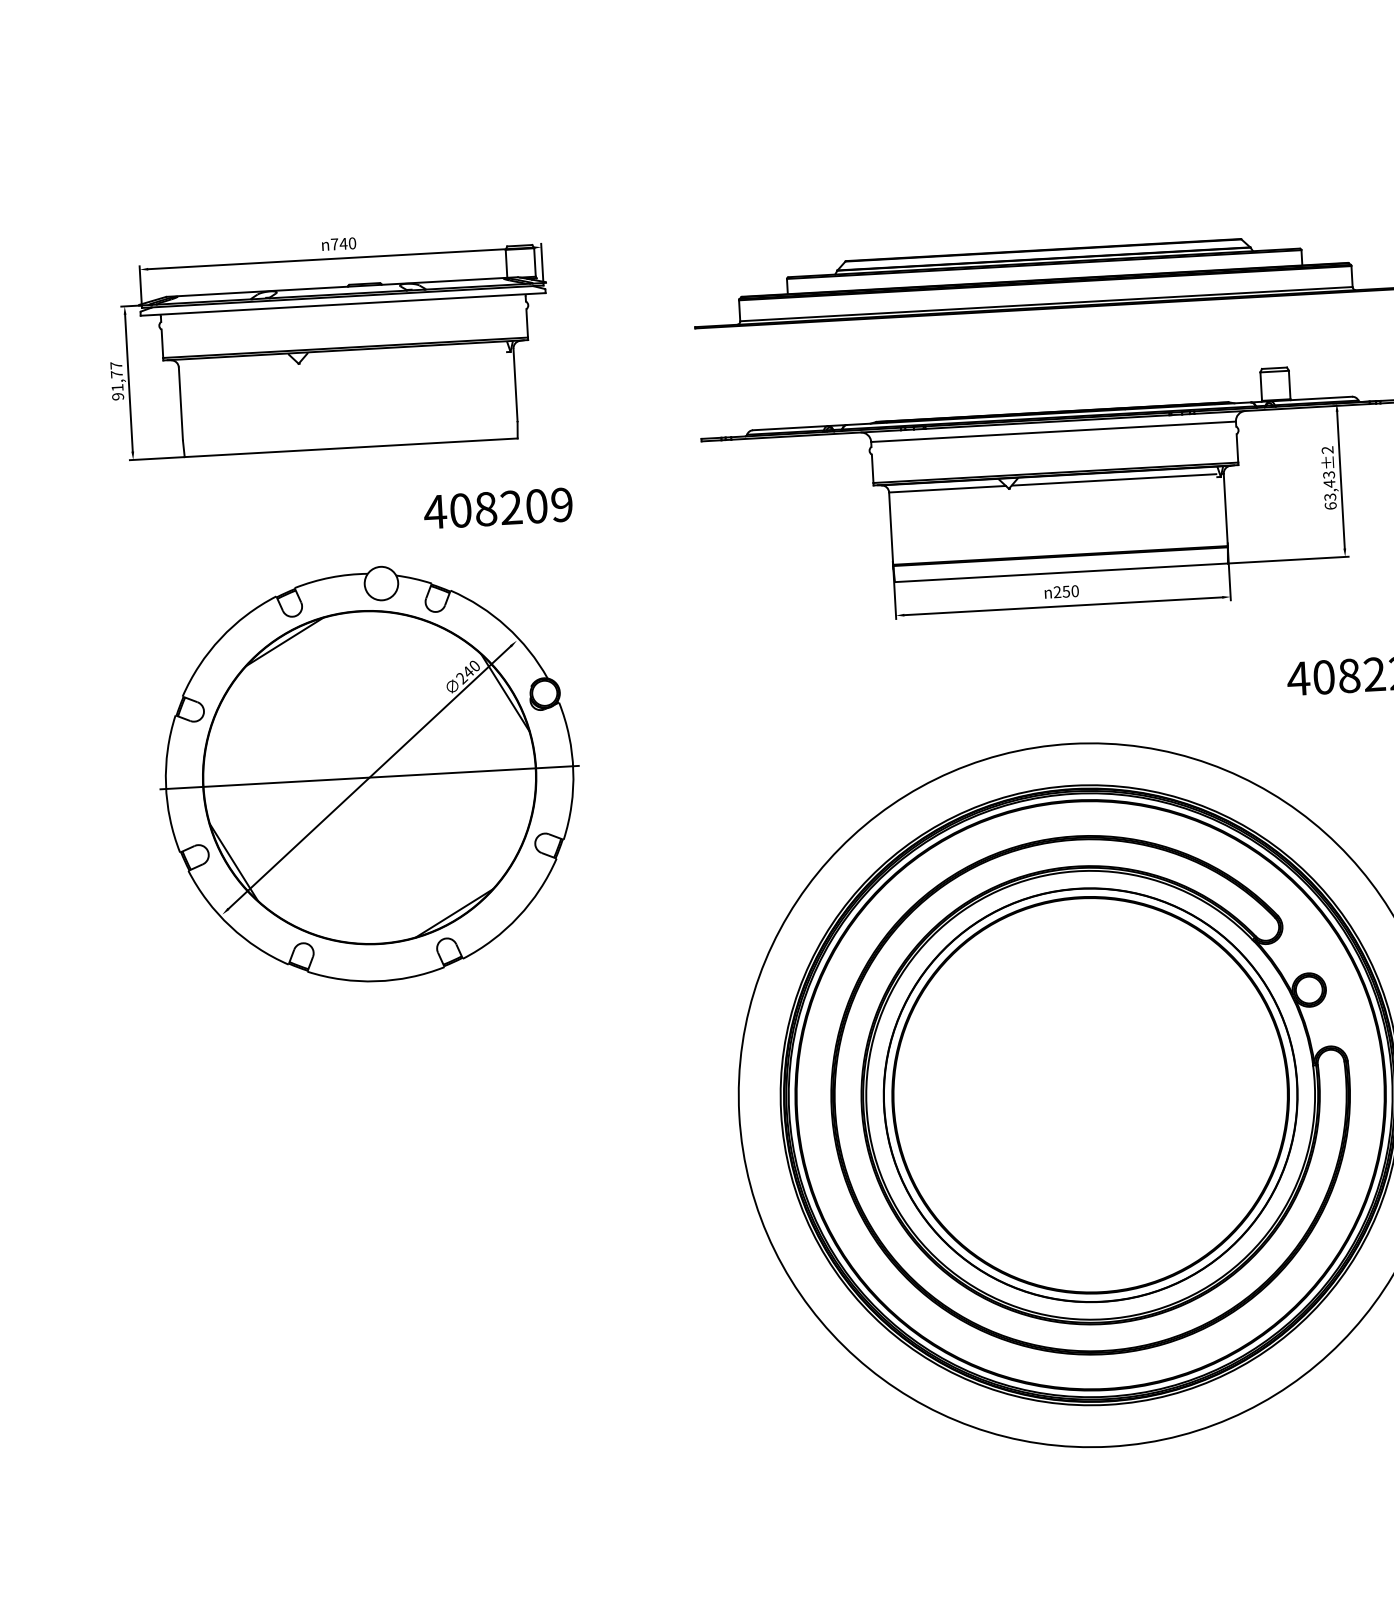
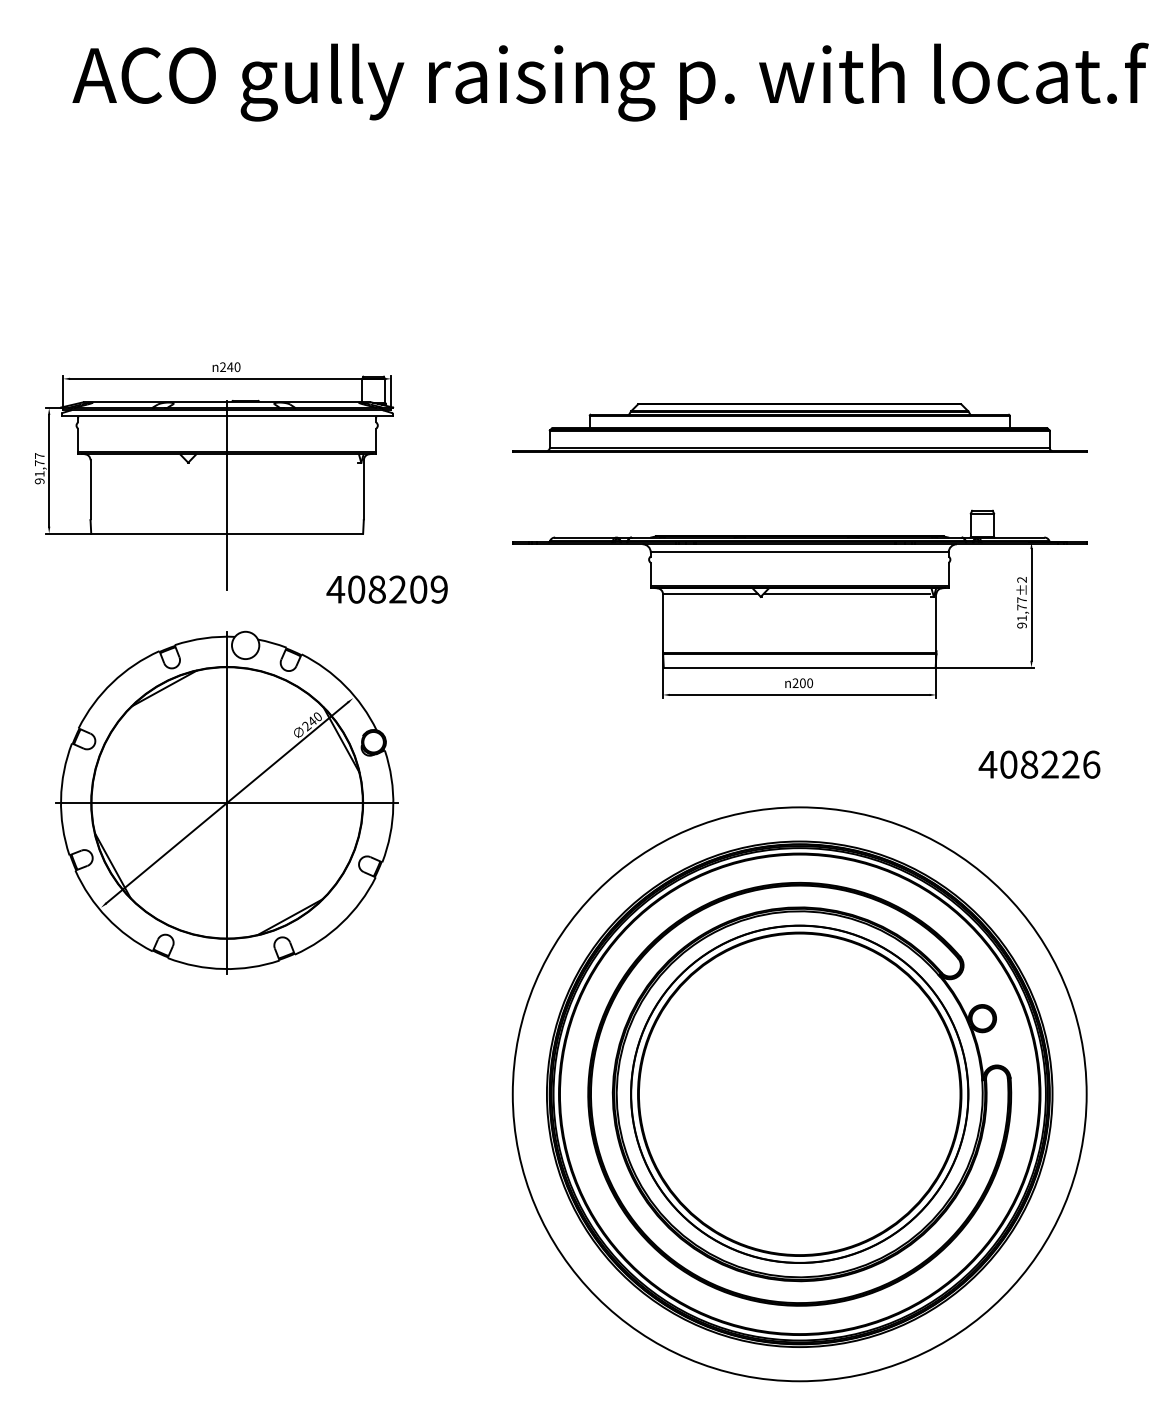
text: (334, 243) -> (222, 366), 740 -> 240
line: (348, 401) -> (227, 495), added
text: (1329, 490) -> (1021, 612), 63,43 -> 91,77
text: (497, 508) -> (386, 589), moved
text: (1065, 590) -> (802, 682), 250 -> 200
line: (369, 777) -> (227, 802), added

